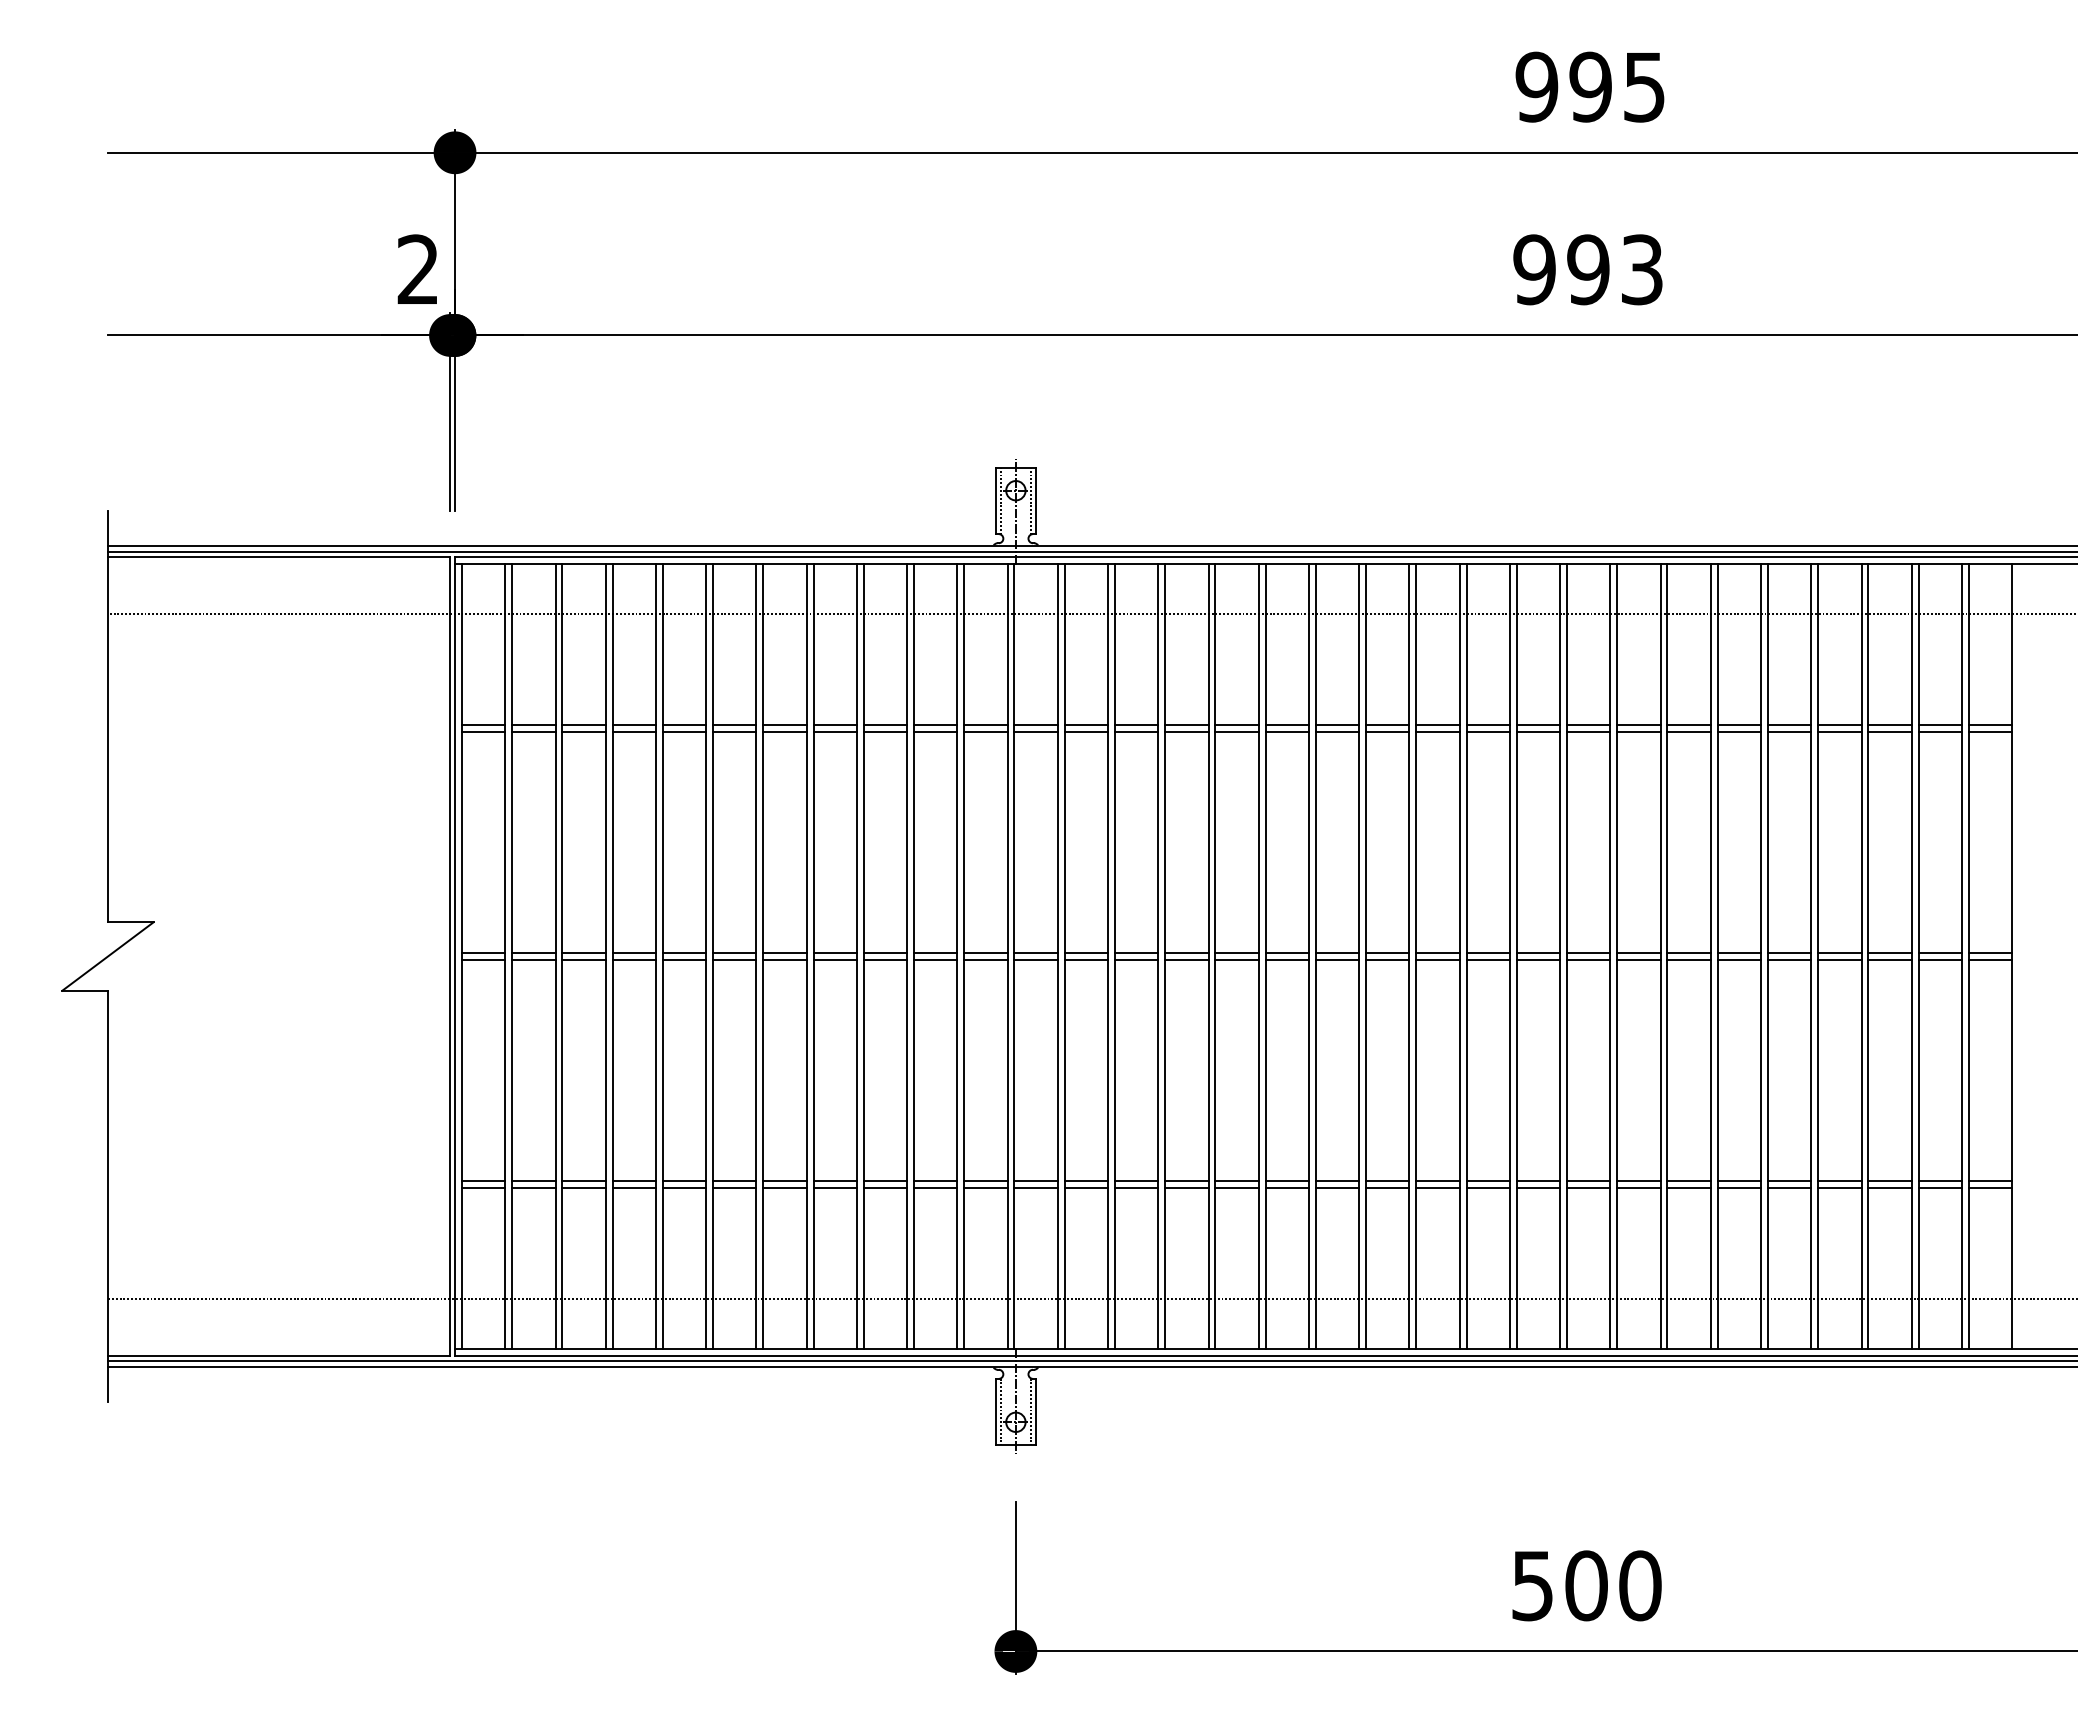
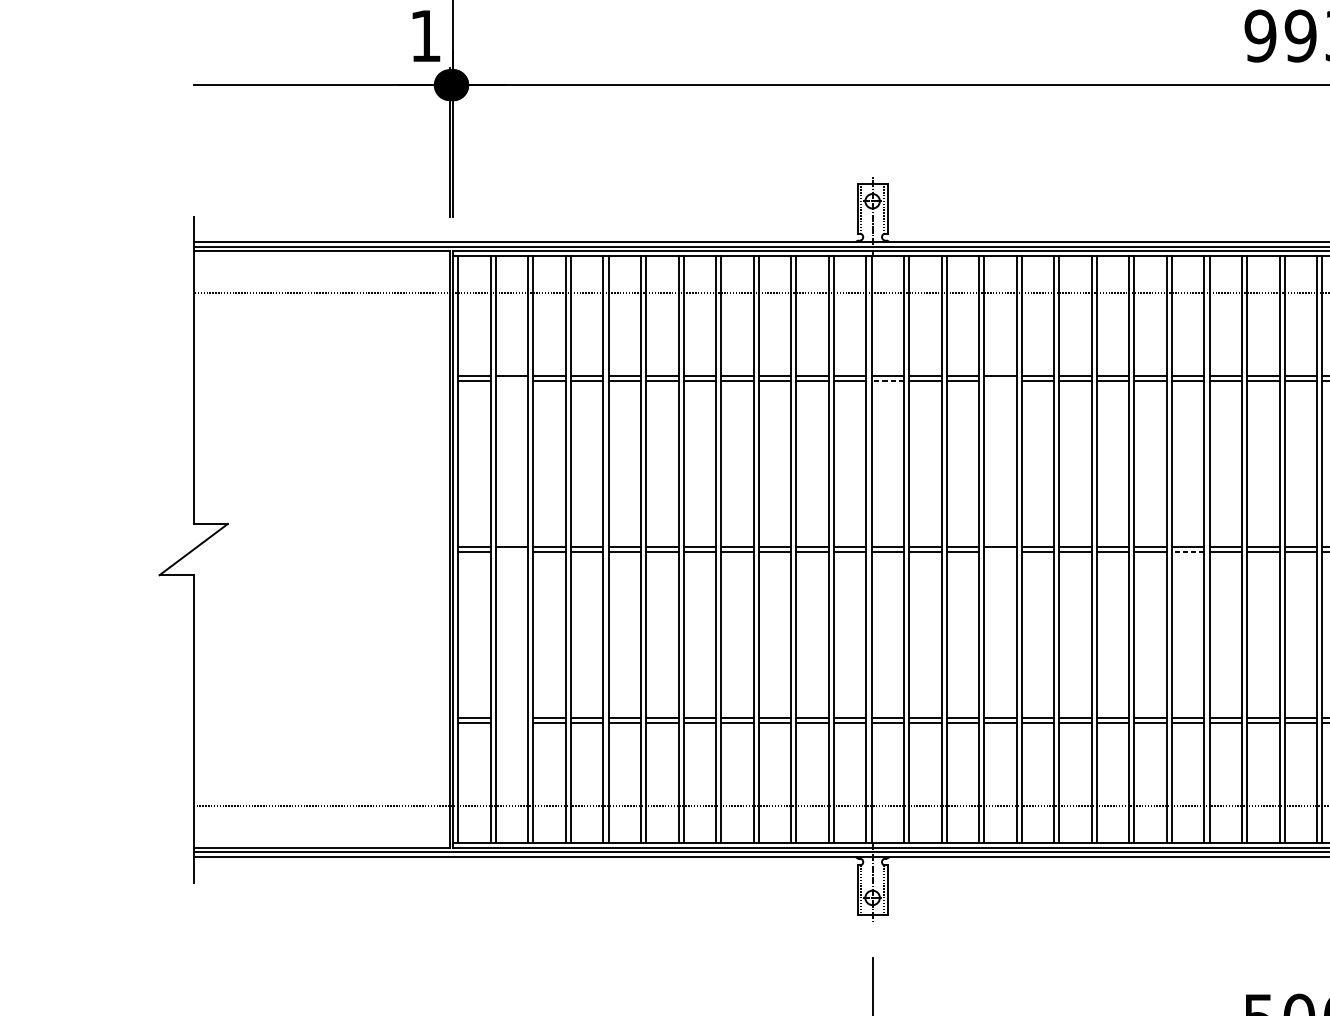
text: (417, 268) -> (425, 35), 2 -> 1
line: (533, 731) -> (511, 381), removed
line: (1036, 731) -> (888, 381), solid -> dashed
line: (1186, 731) -> (1000, 381), removed
line: (533, 959) -> (511, 551), removed
line: (1186, 959) -> (1000, 551), removed
line: (1437, 959) -> (1187, 551), solid -> dashed
line: (533, 1181) -> (511, 717), removed
line: (533, 1188) -> (511, 723), removed

